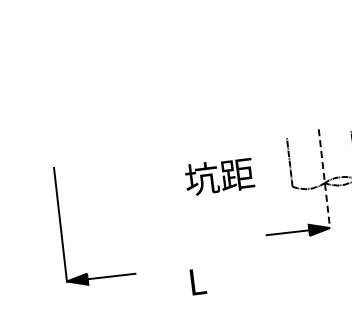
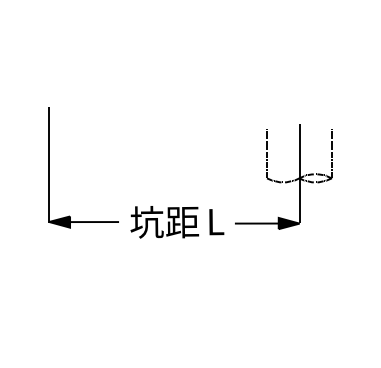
text: (219, 177) -> (164, 222), moved
line: (324, 178) -> (299, 173), dashed -> solid
part: (61, 227) -> (49, 167), moved
text: (198, 282) -> (216, 222), moved

